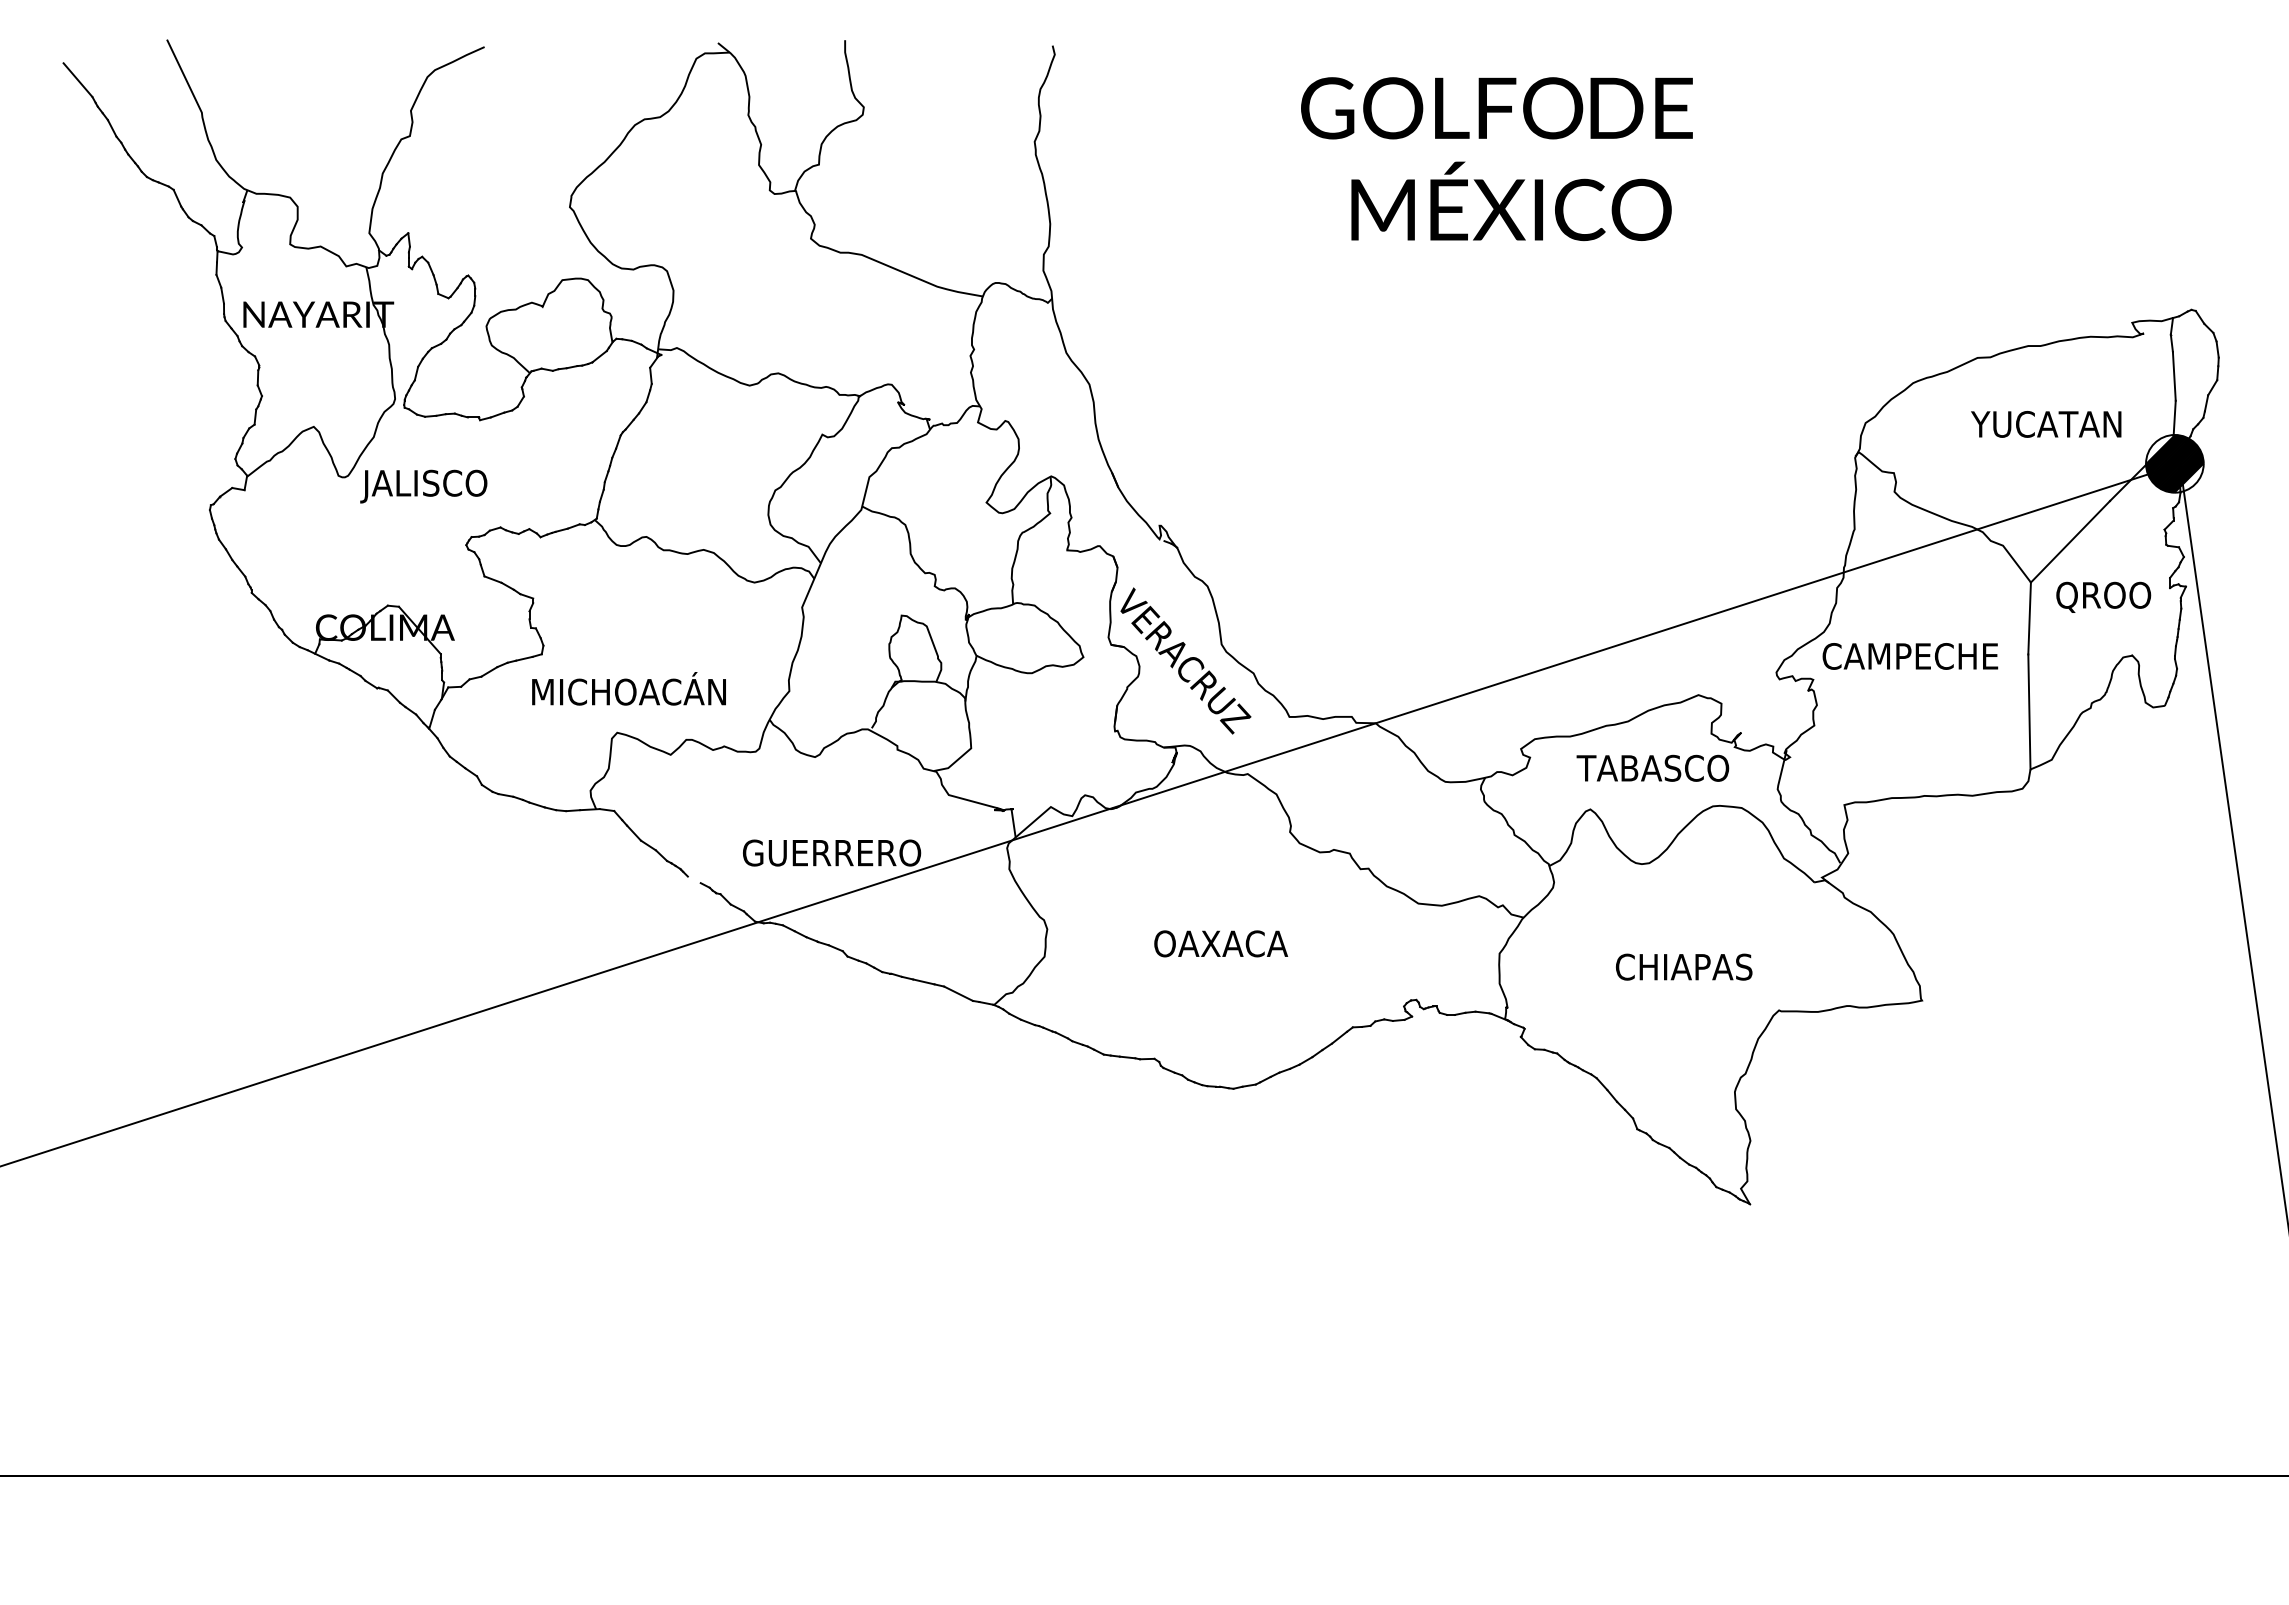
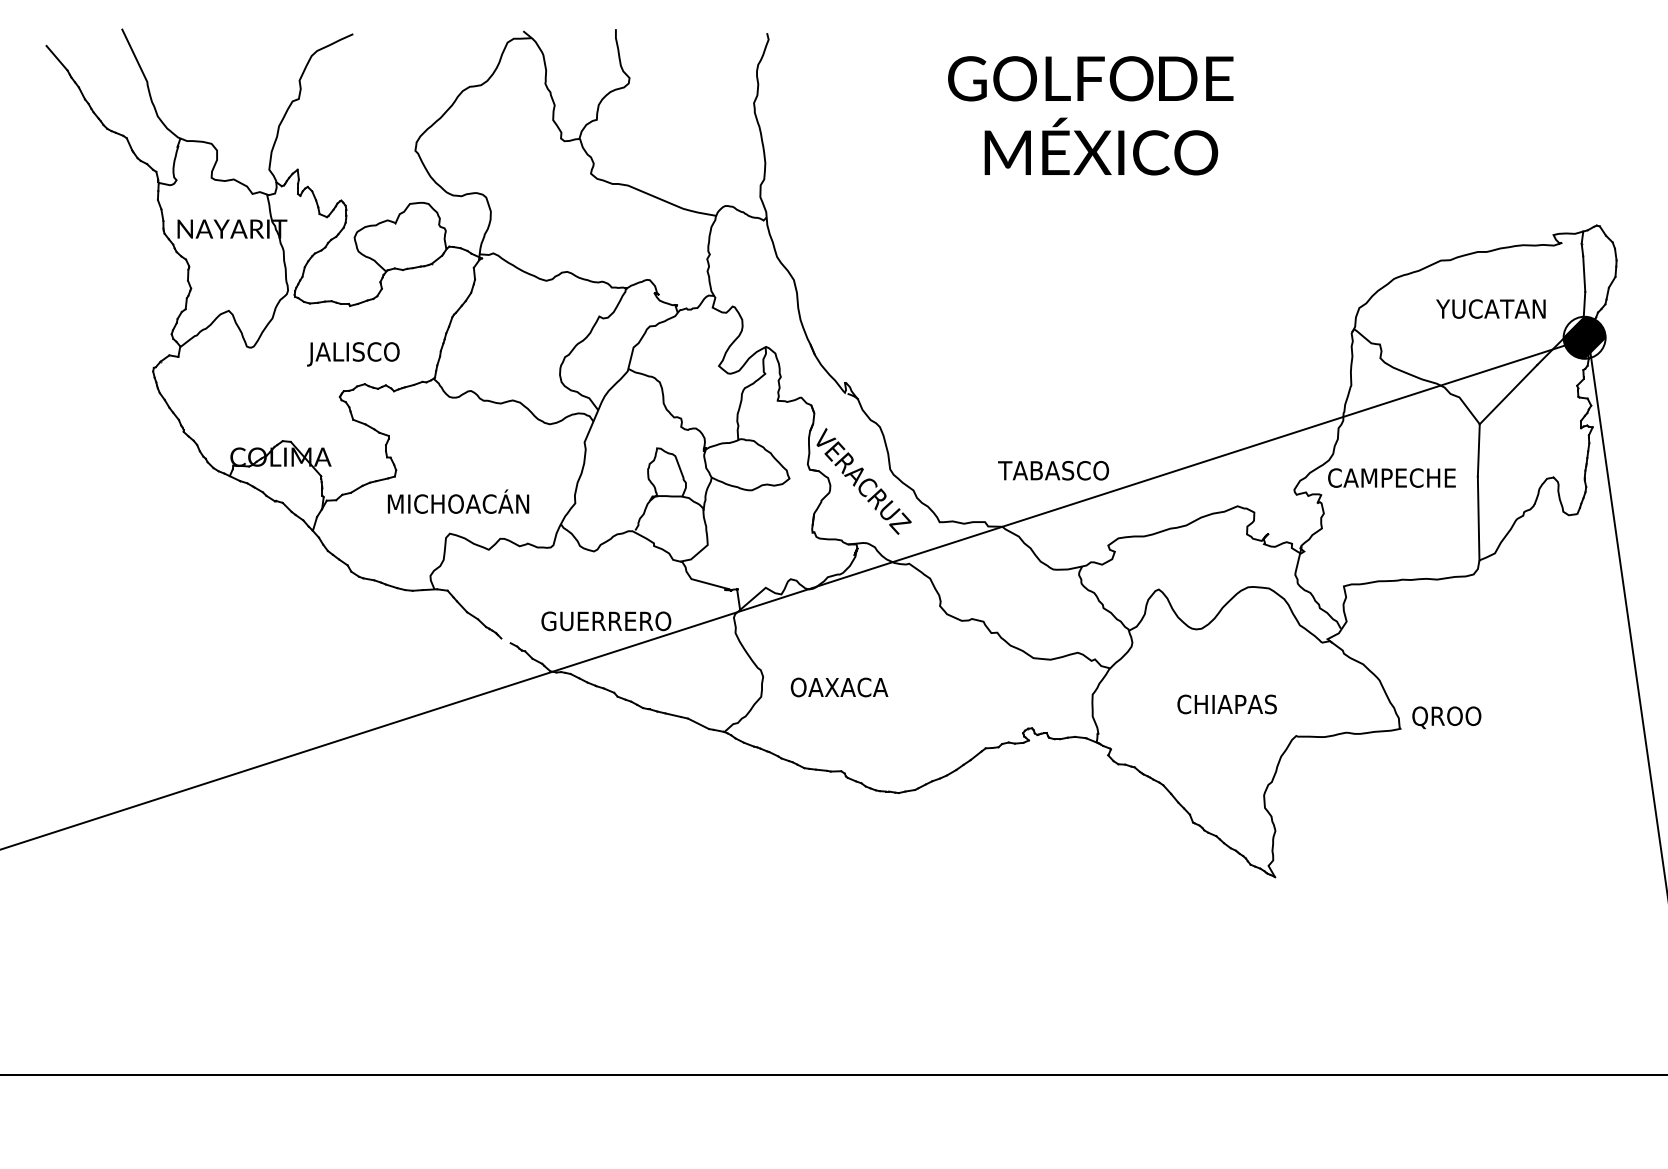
text: (423, 486) -> (353, 354), moved
text: (2103, 596) -> (1446, 717), moved
text: (1652, 767) -> (1053, 470), moved
text: (1221, 943) -> (839, 687), moved

